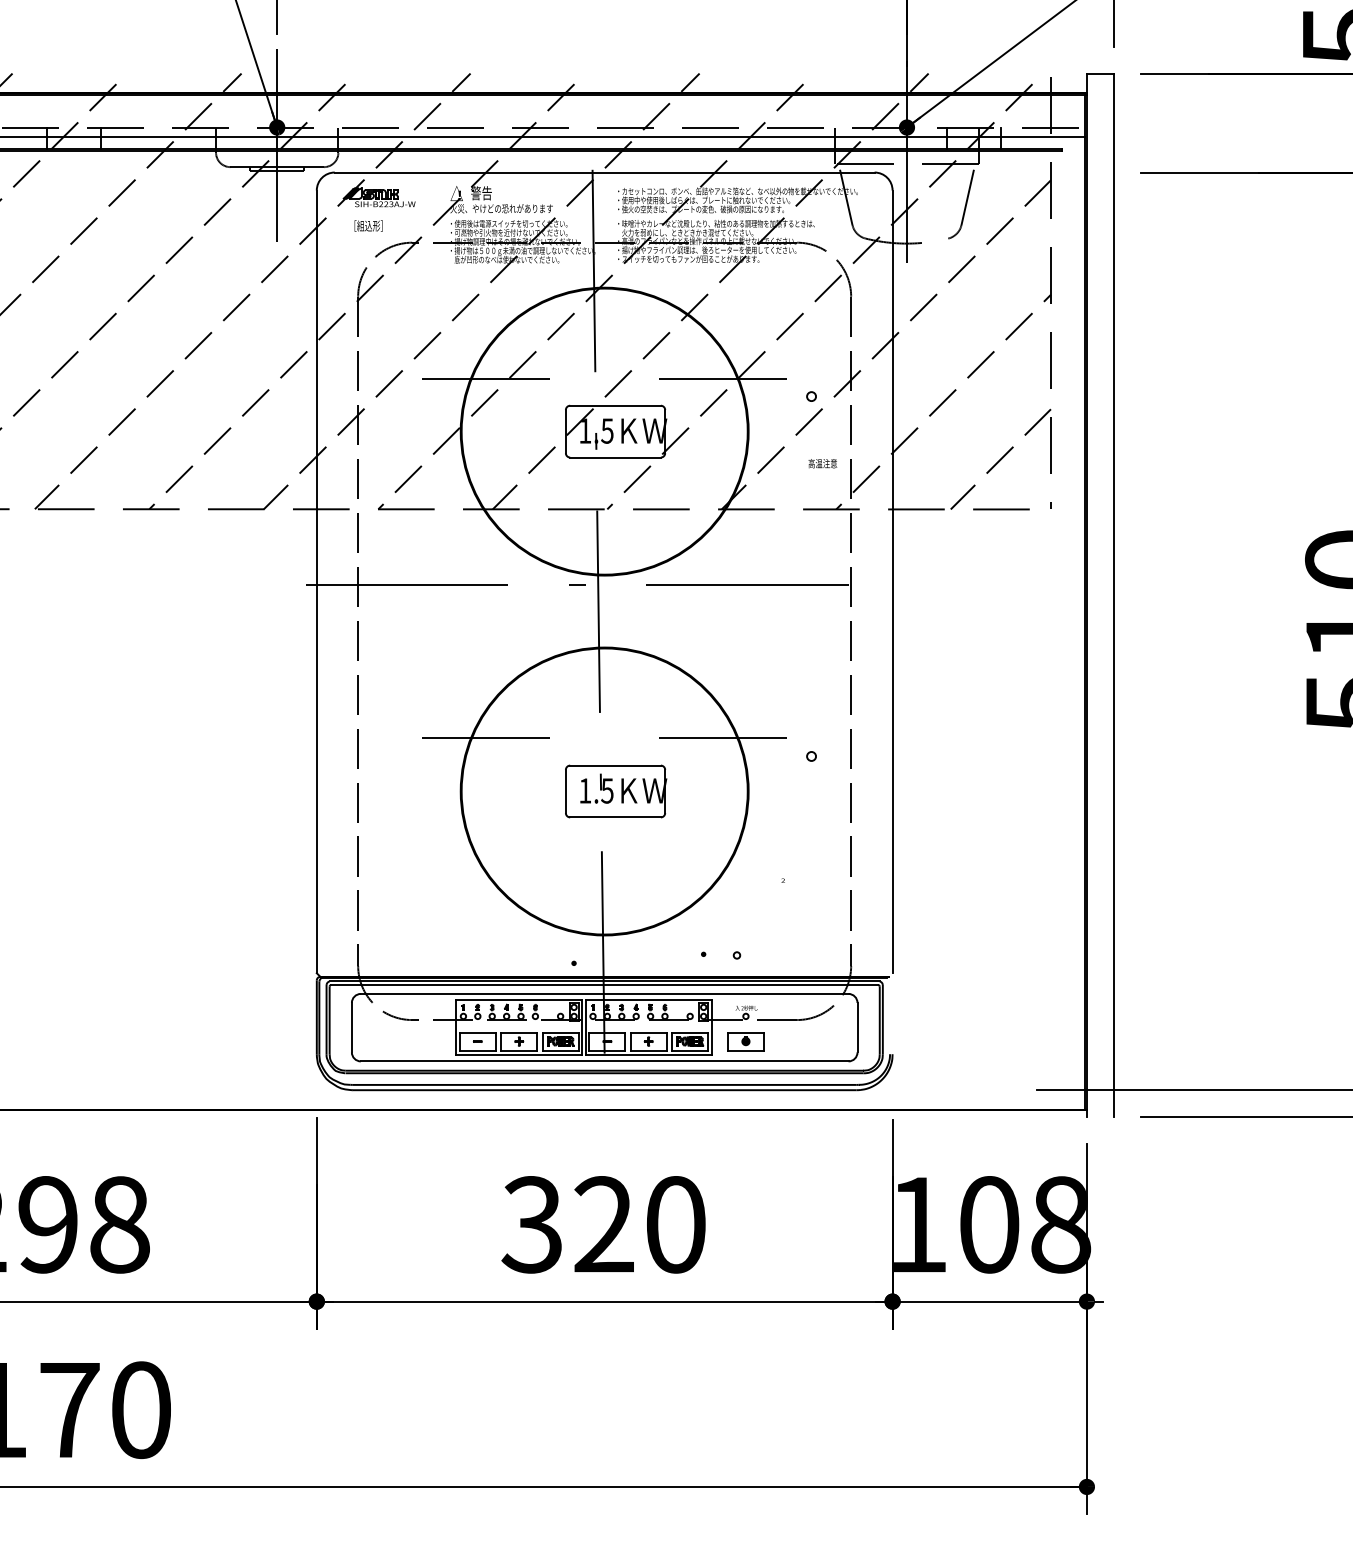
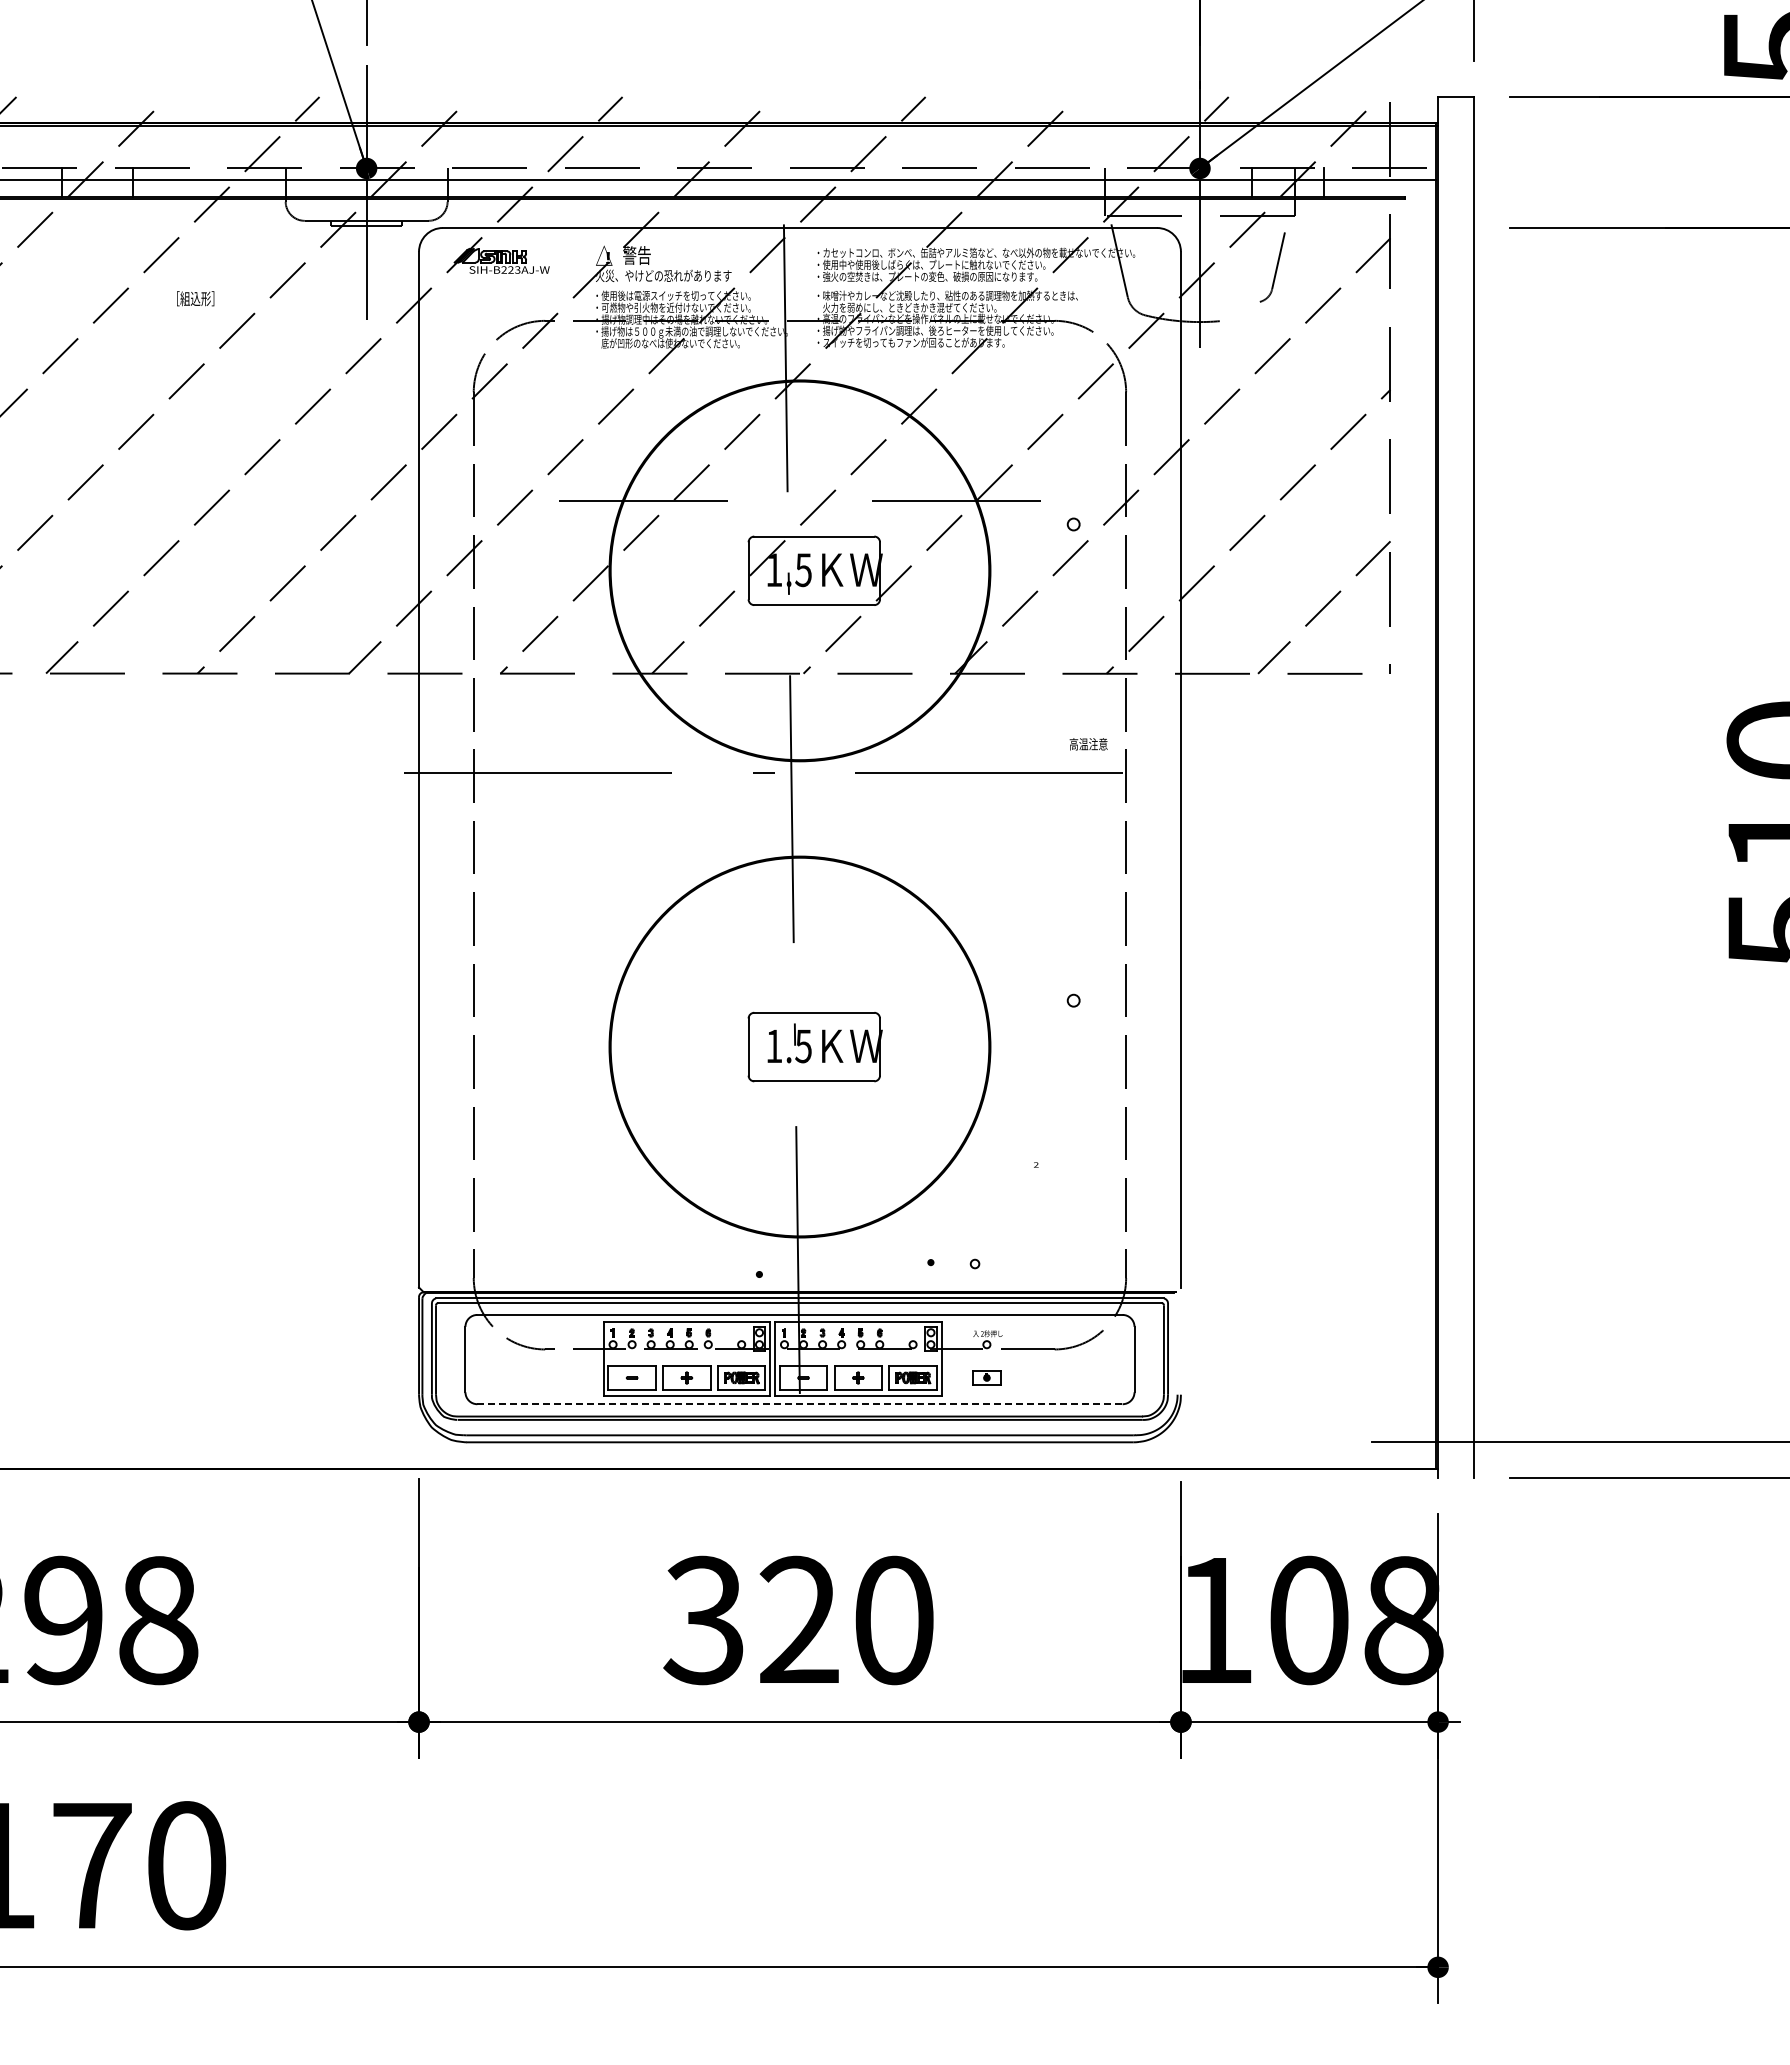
part: (961, 204) -> (1271, 270), size x0.7
text: (368, 225) -> (195, 298), moved
text: (822, 463) -> (1088, 744), moved
line: (485, 738) -> (642, 976), removed
line: (722, 738) -> (956, 976), removed
part: (745, 1041) -> (986, 1377), size x0.6
line: (604, 1061) -> (799, 1404), solid -> dashed

